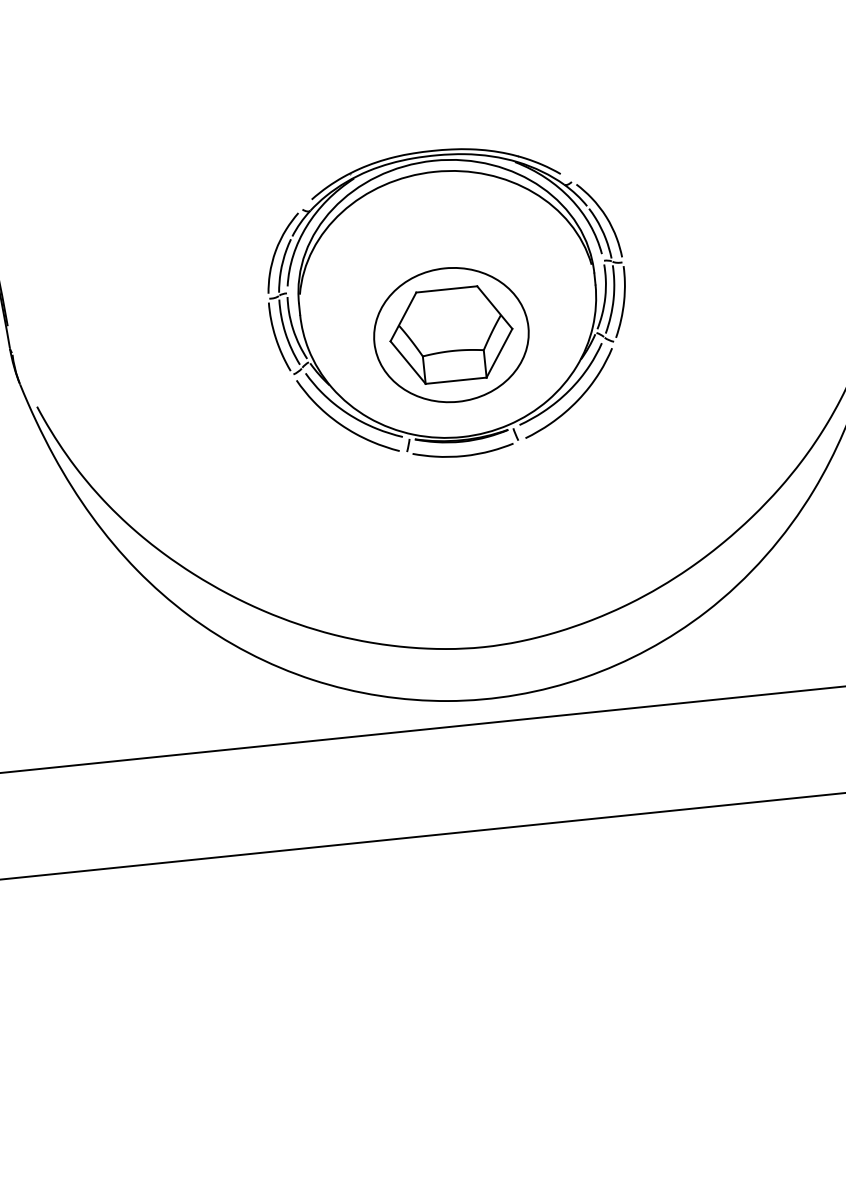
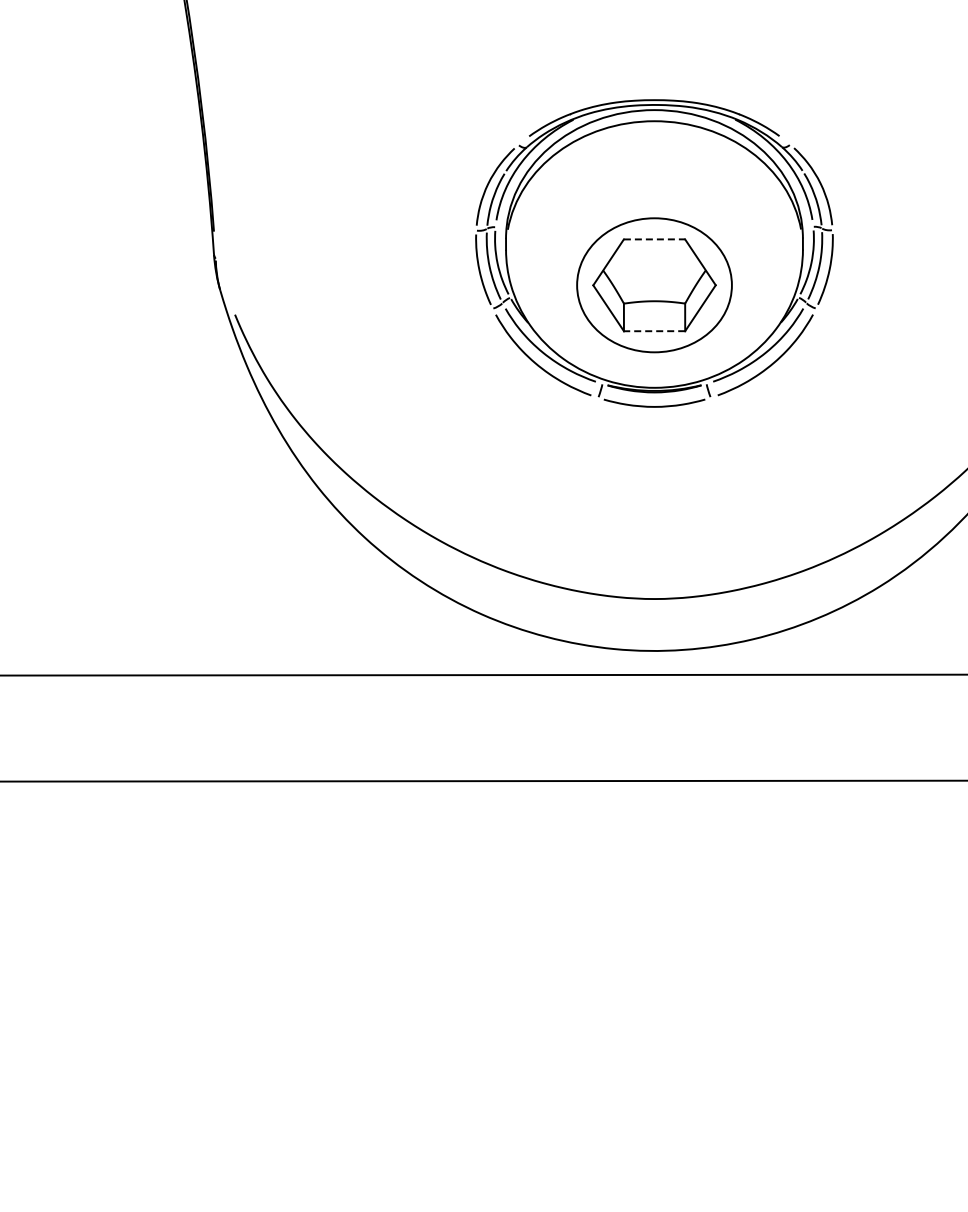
line: (446, 289) -> (654, 239), solid -> dashed
line: (456, 381) -> (654, 331), solid -> dashed

